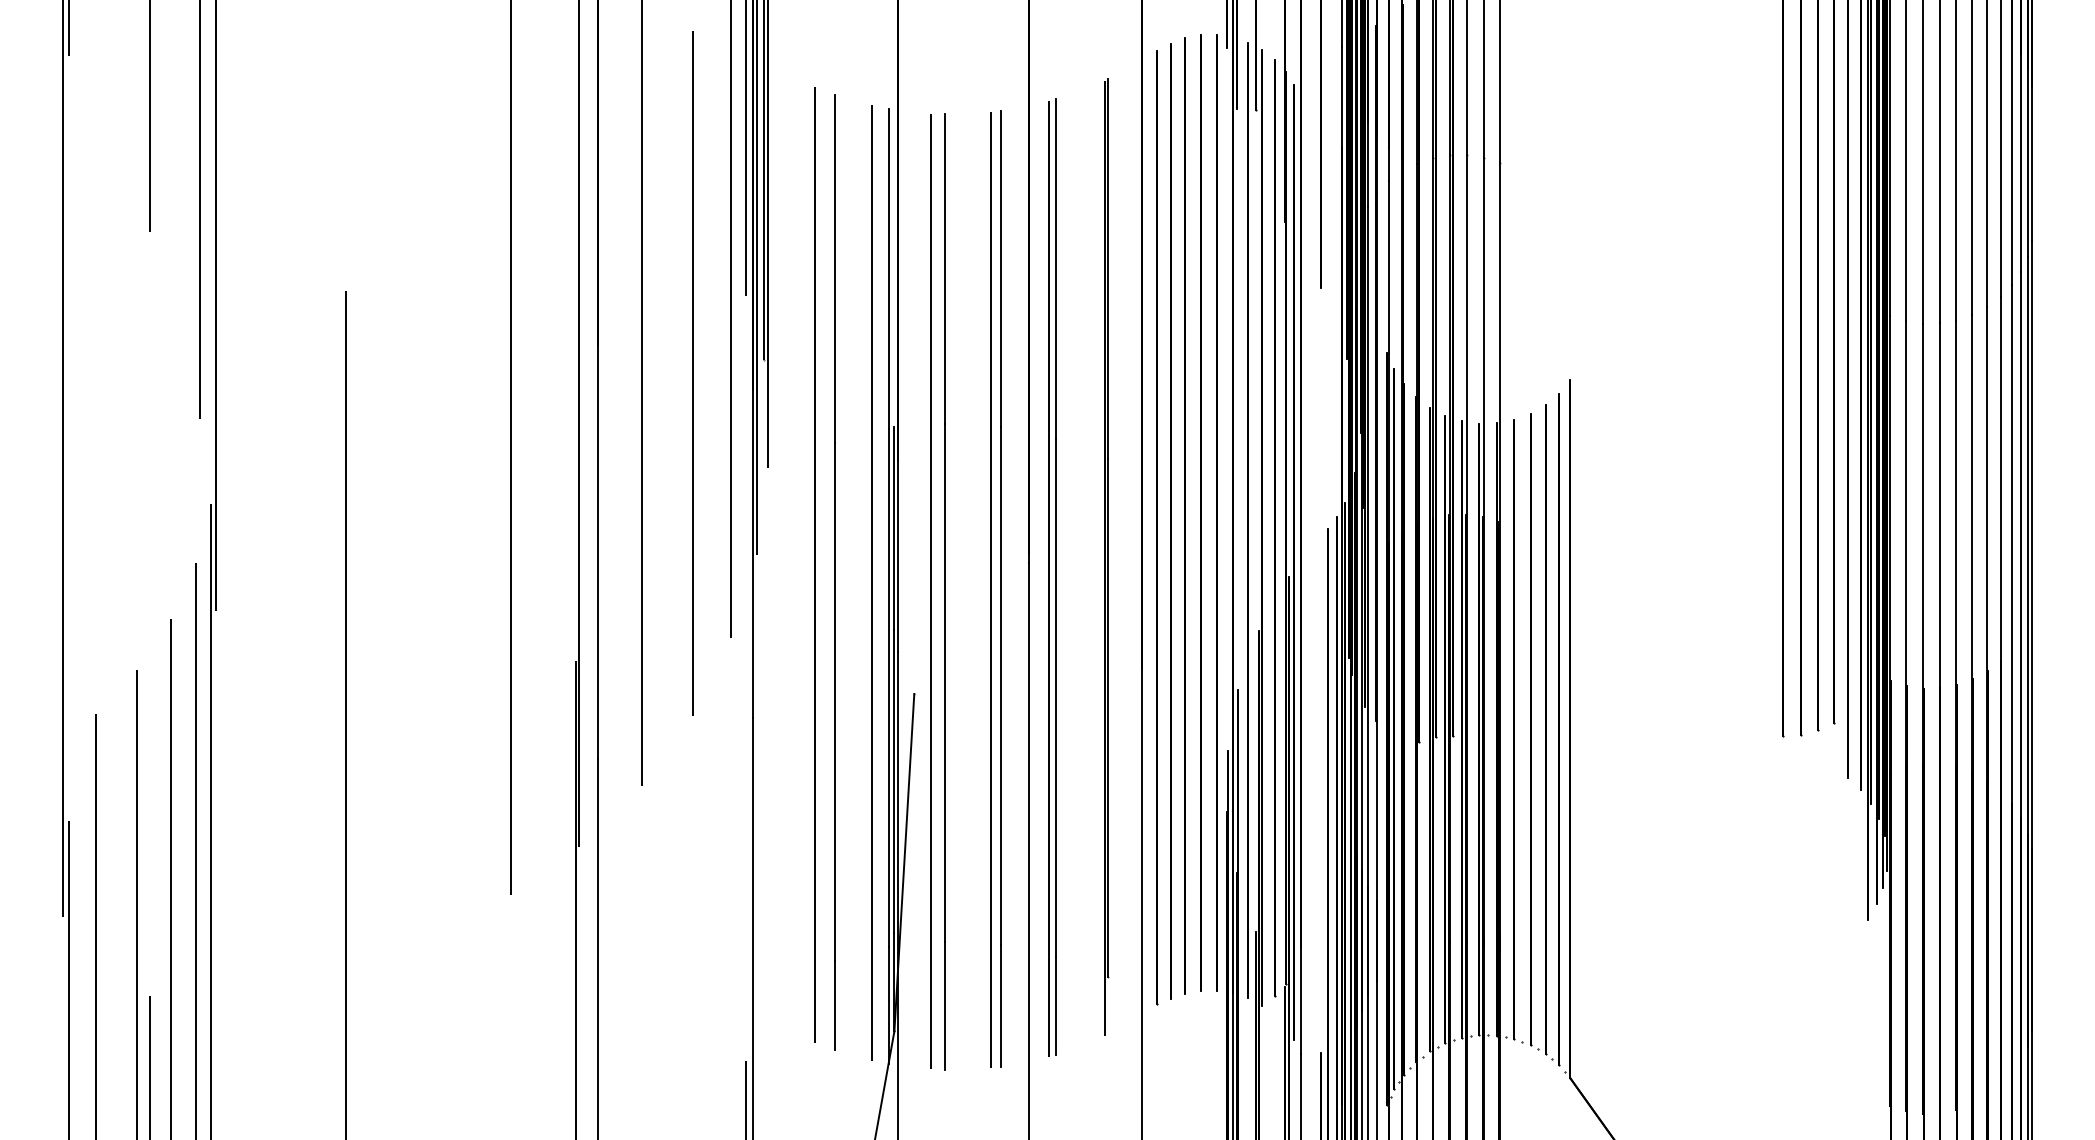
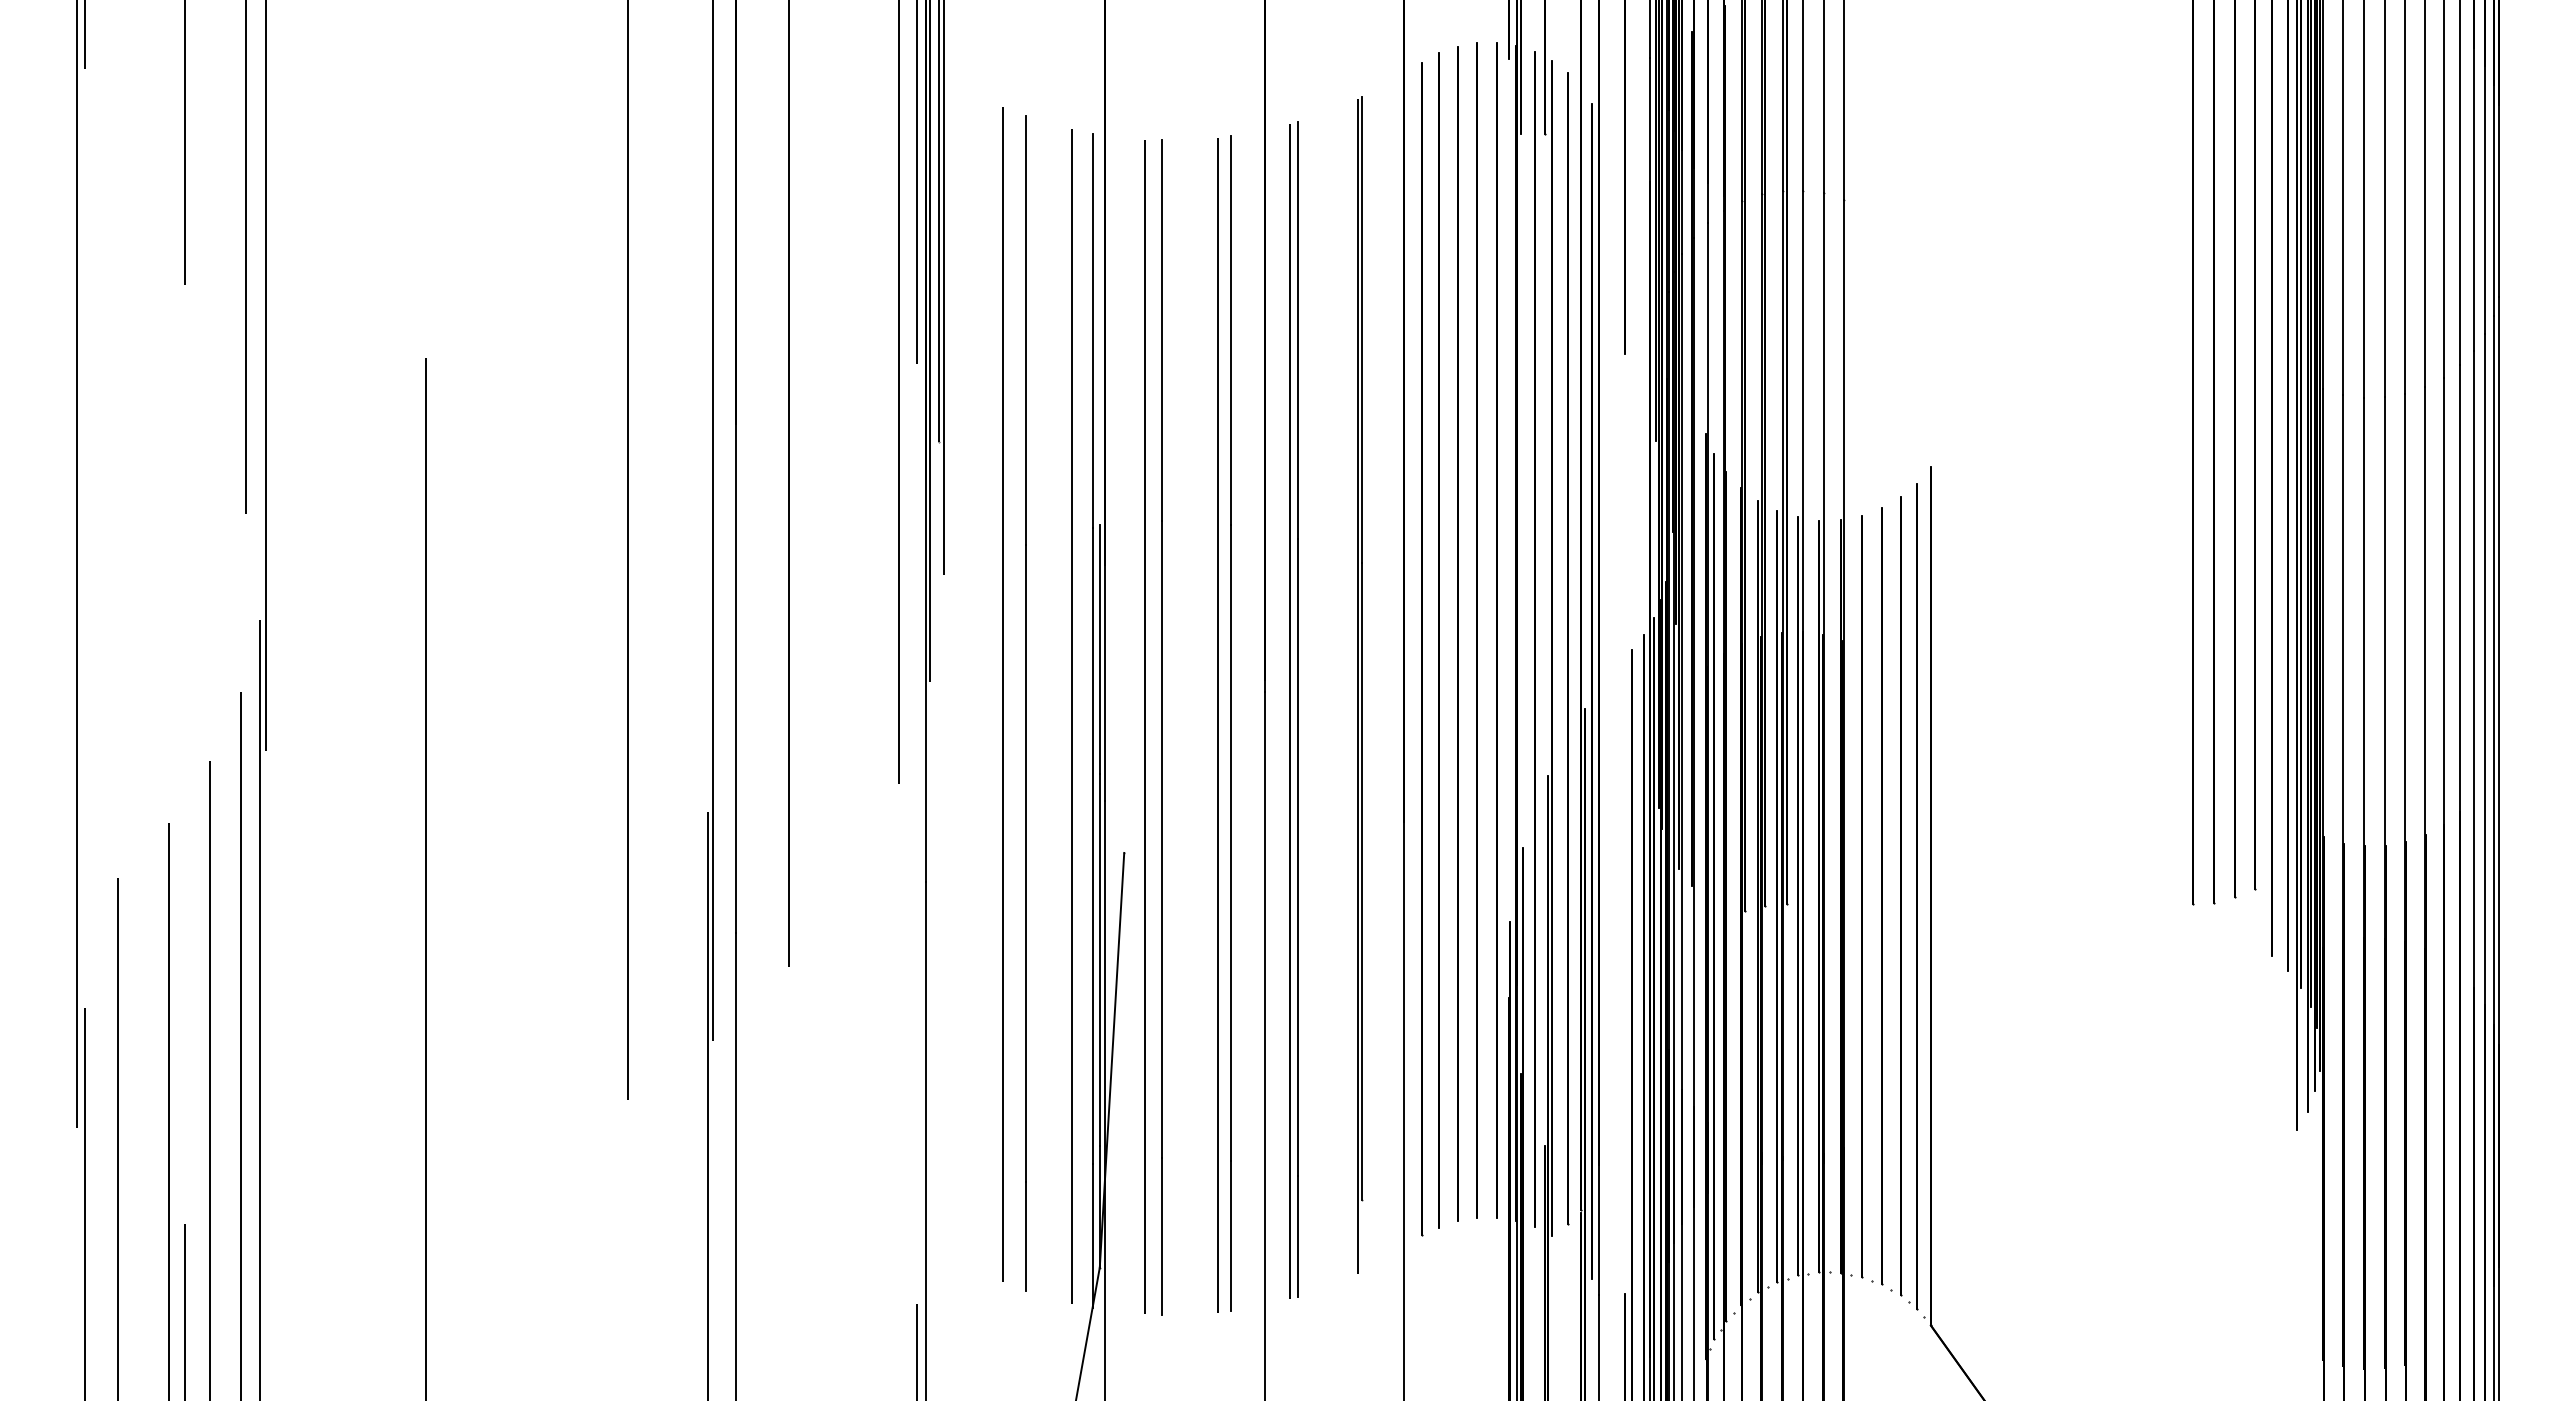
line: (692, 373) -> (851, 458), removed

